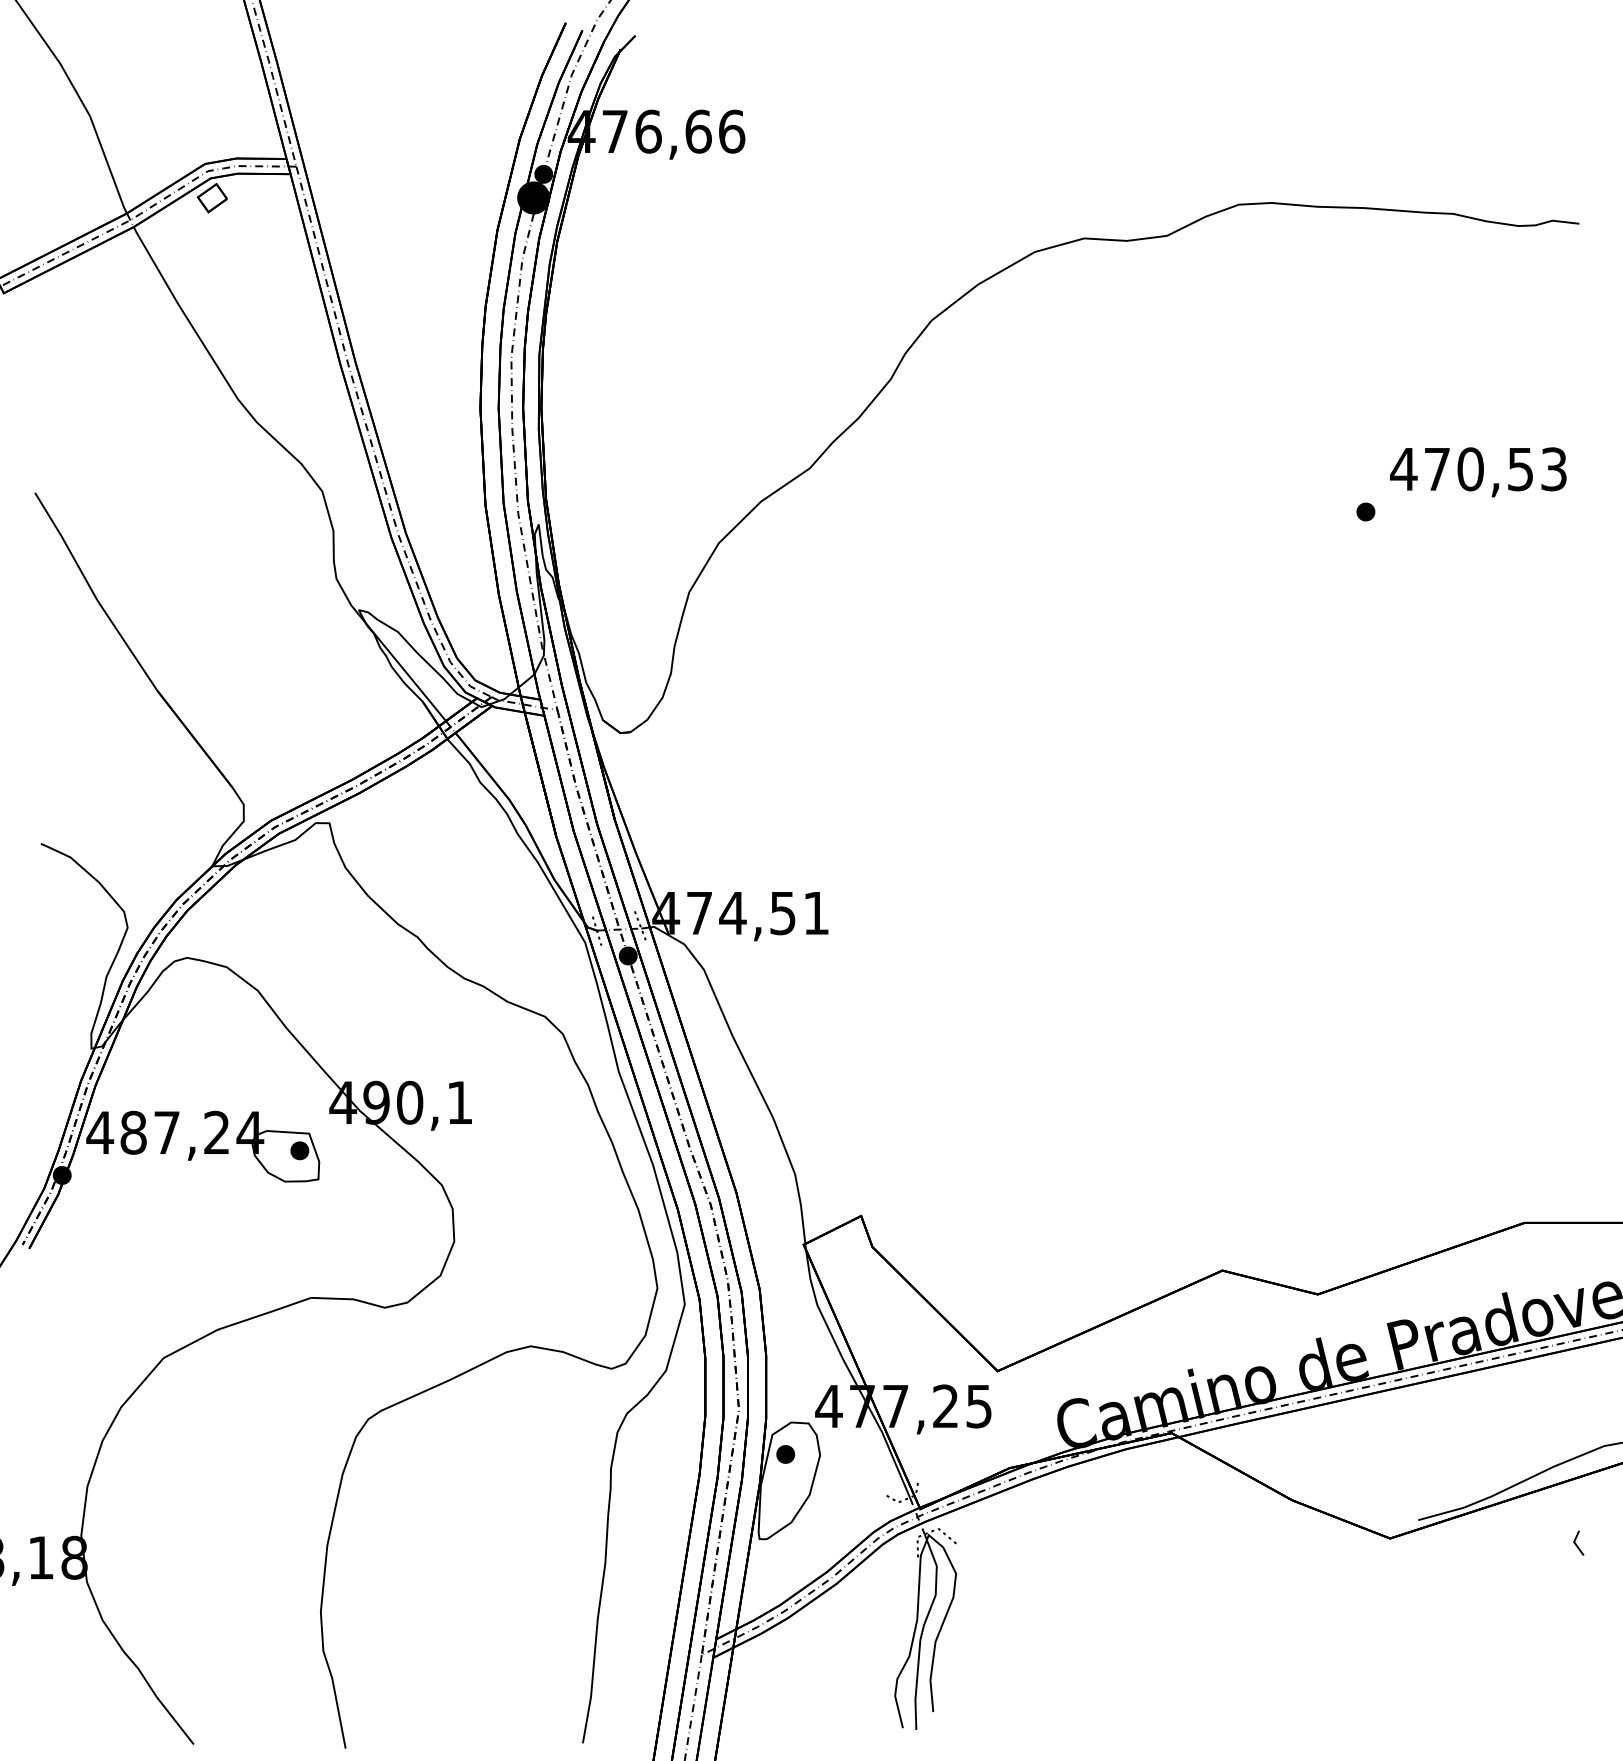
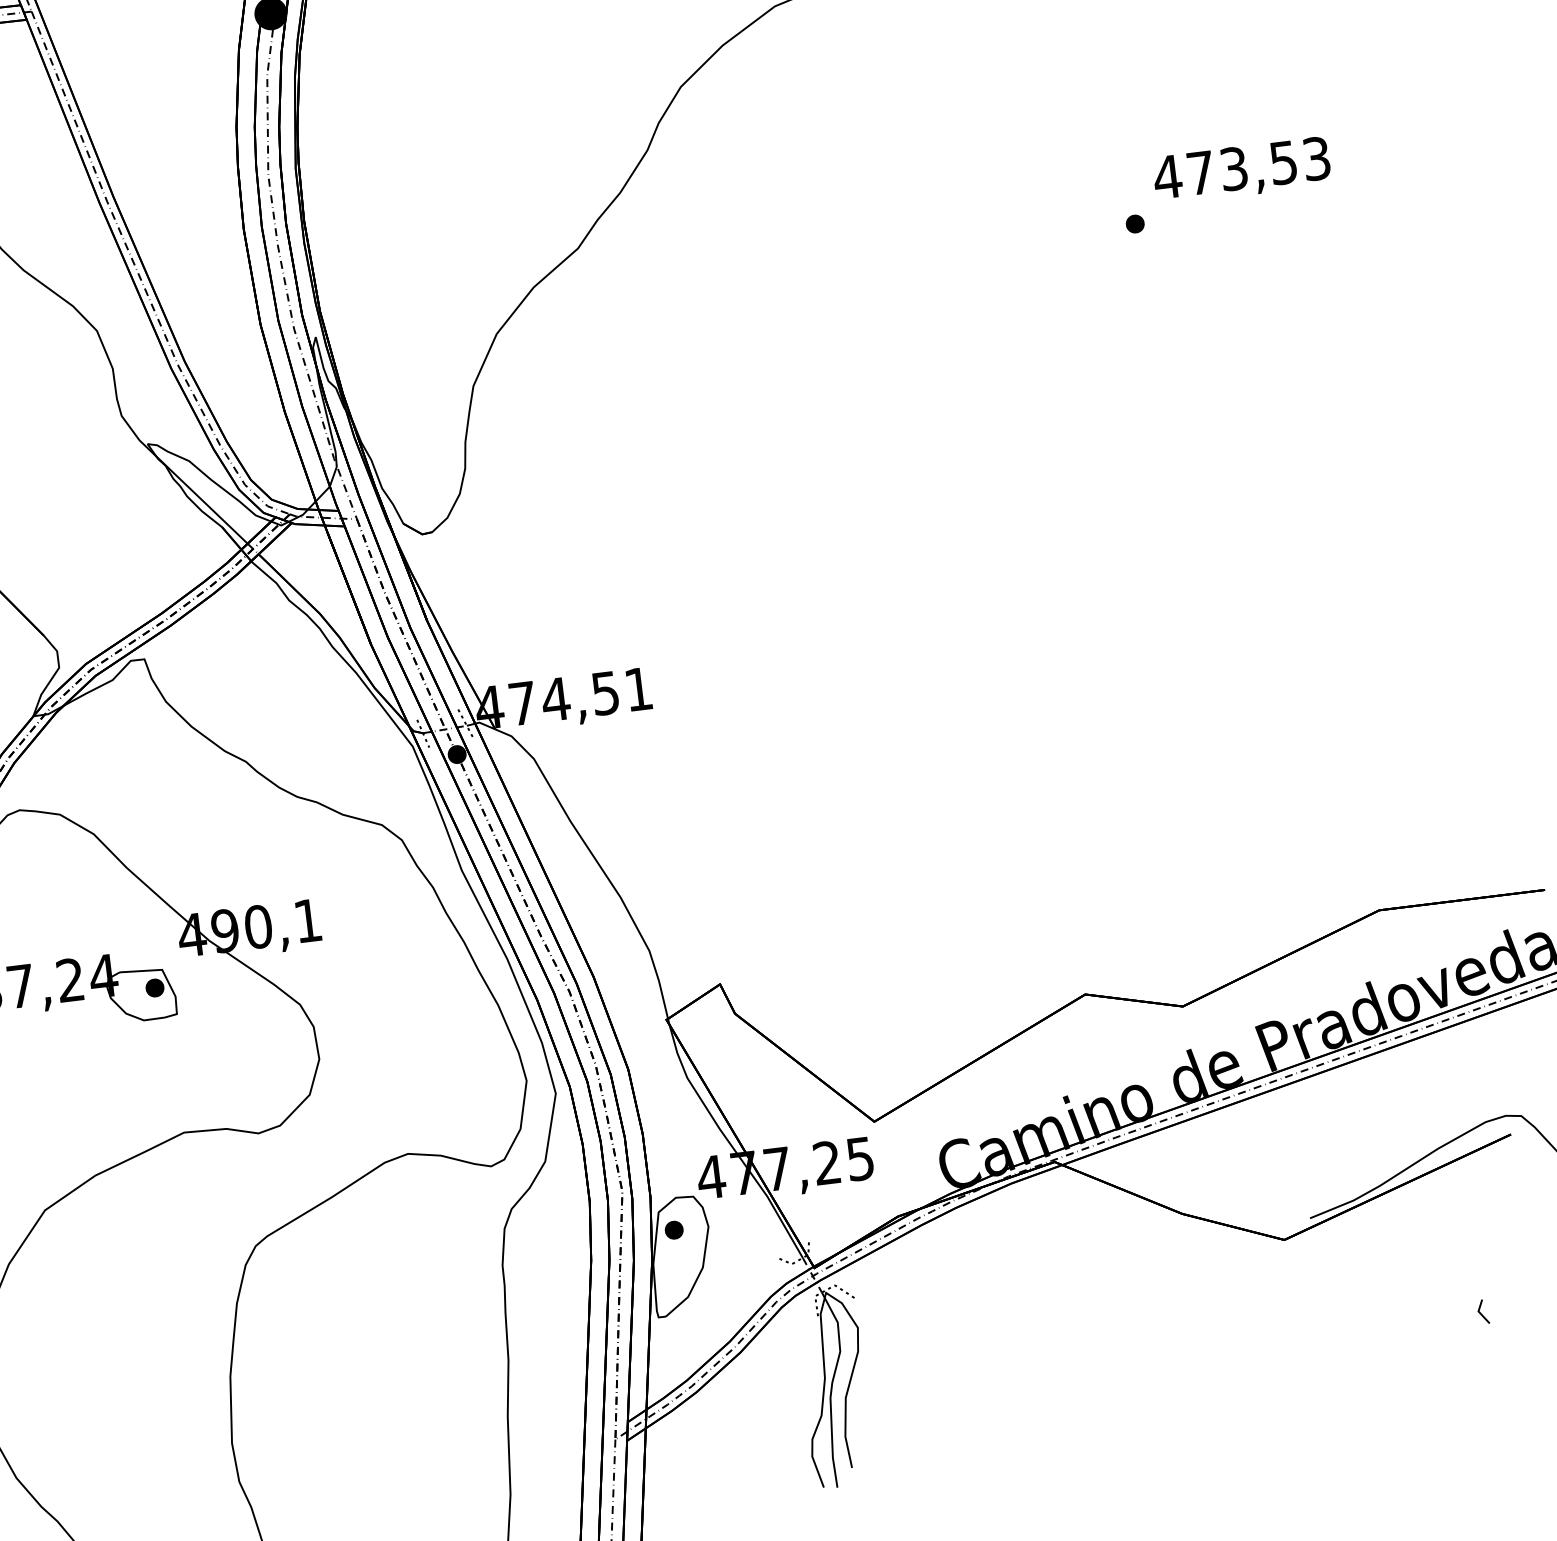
text: (1470, 469) -> (1233, 169), 470,53 -> 473,53
line: (1576, 1543) -> (1481, 1312), moved

